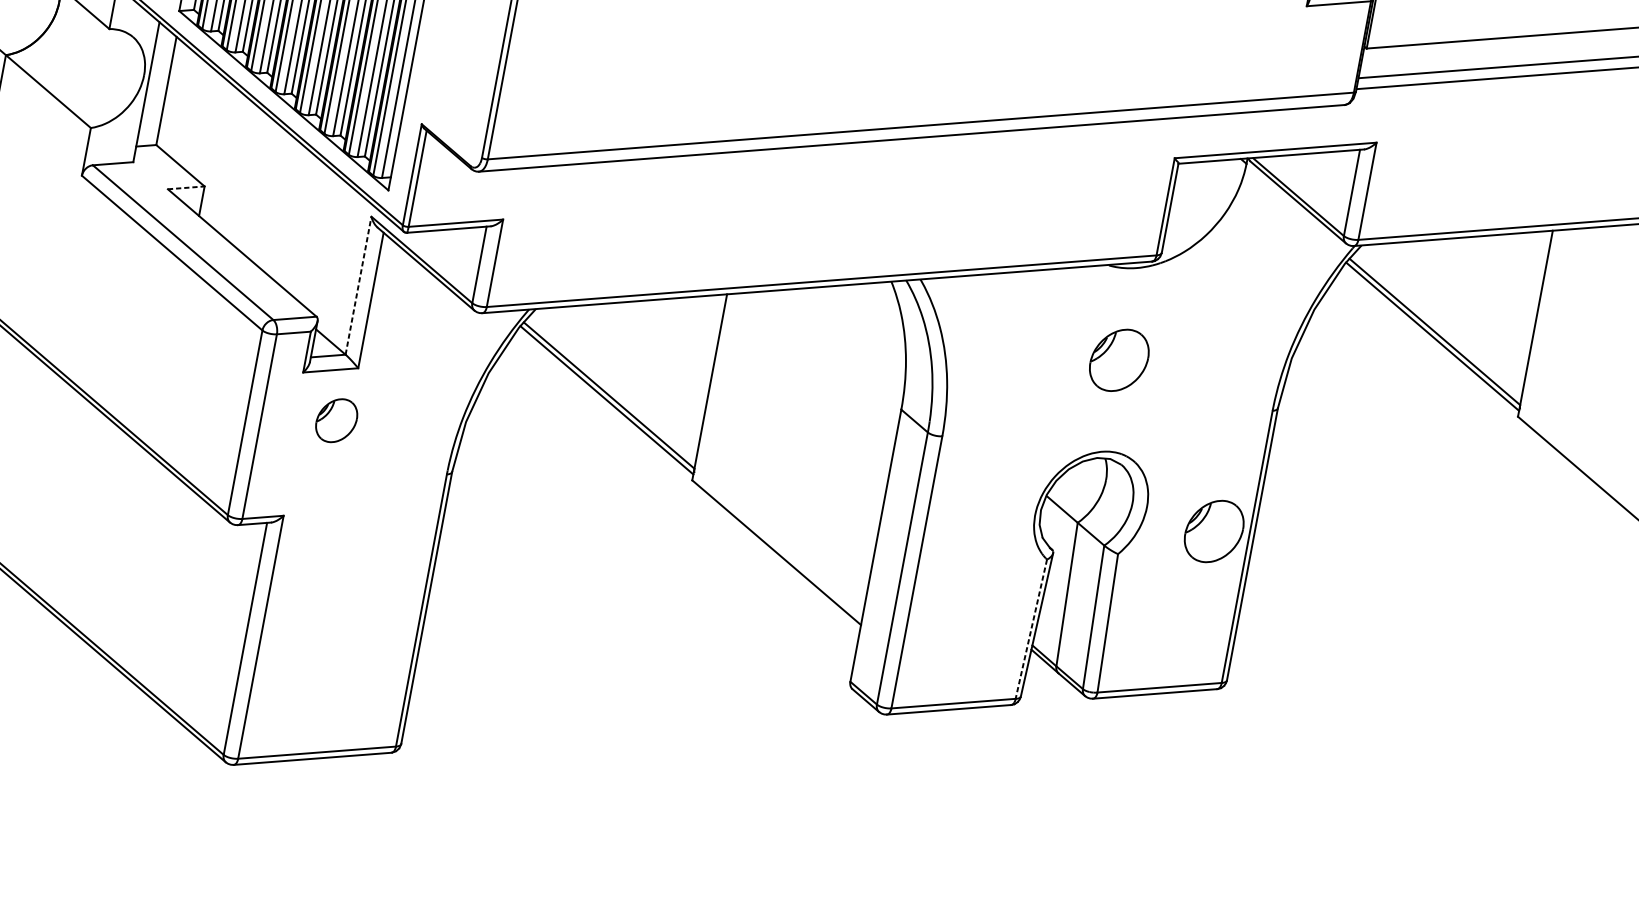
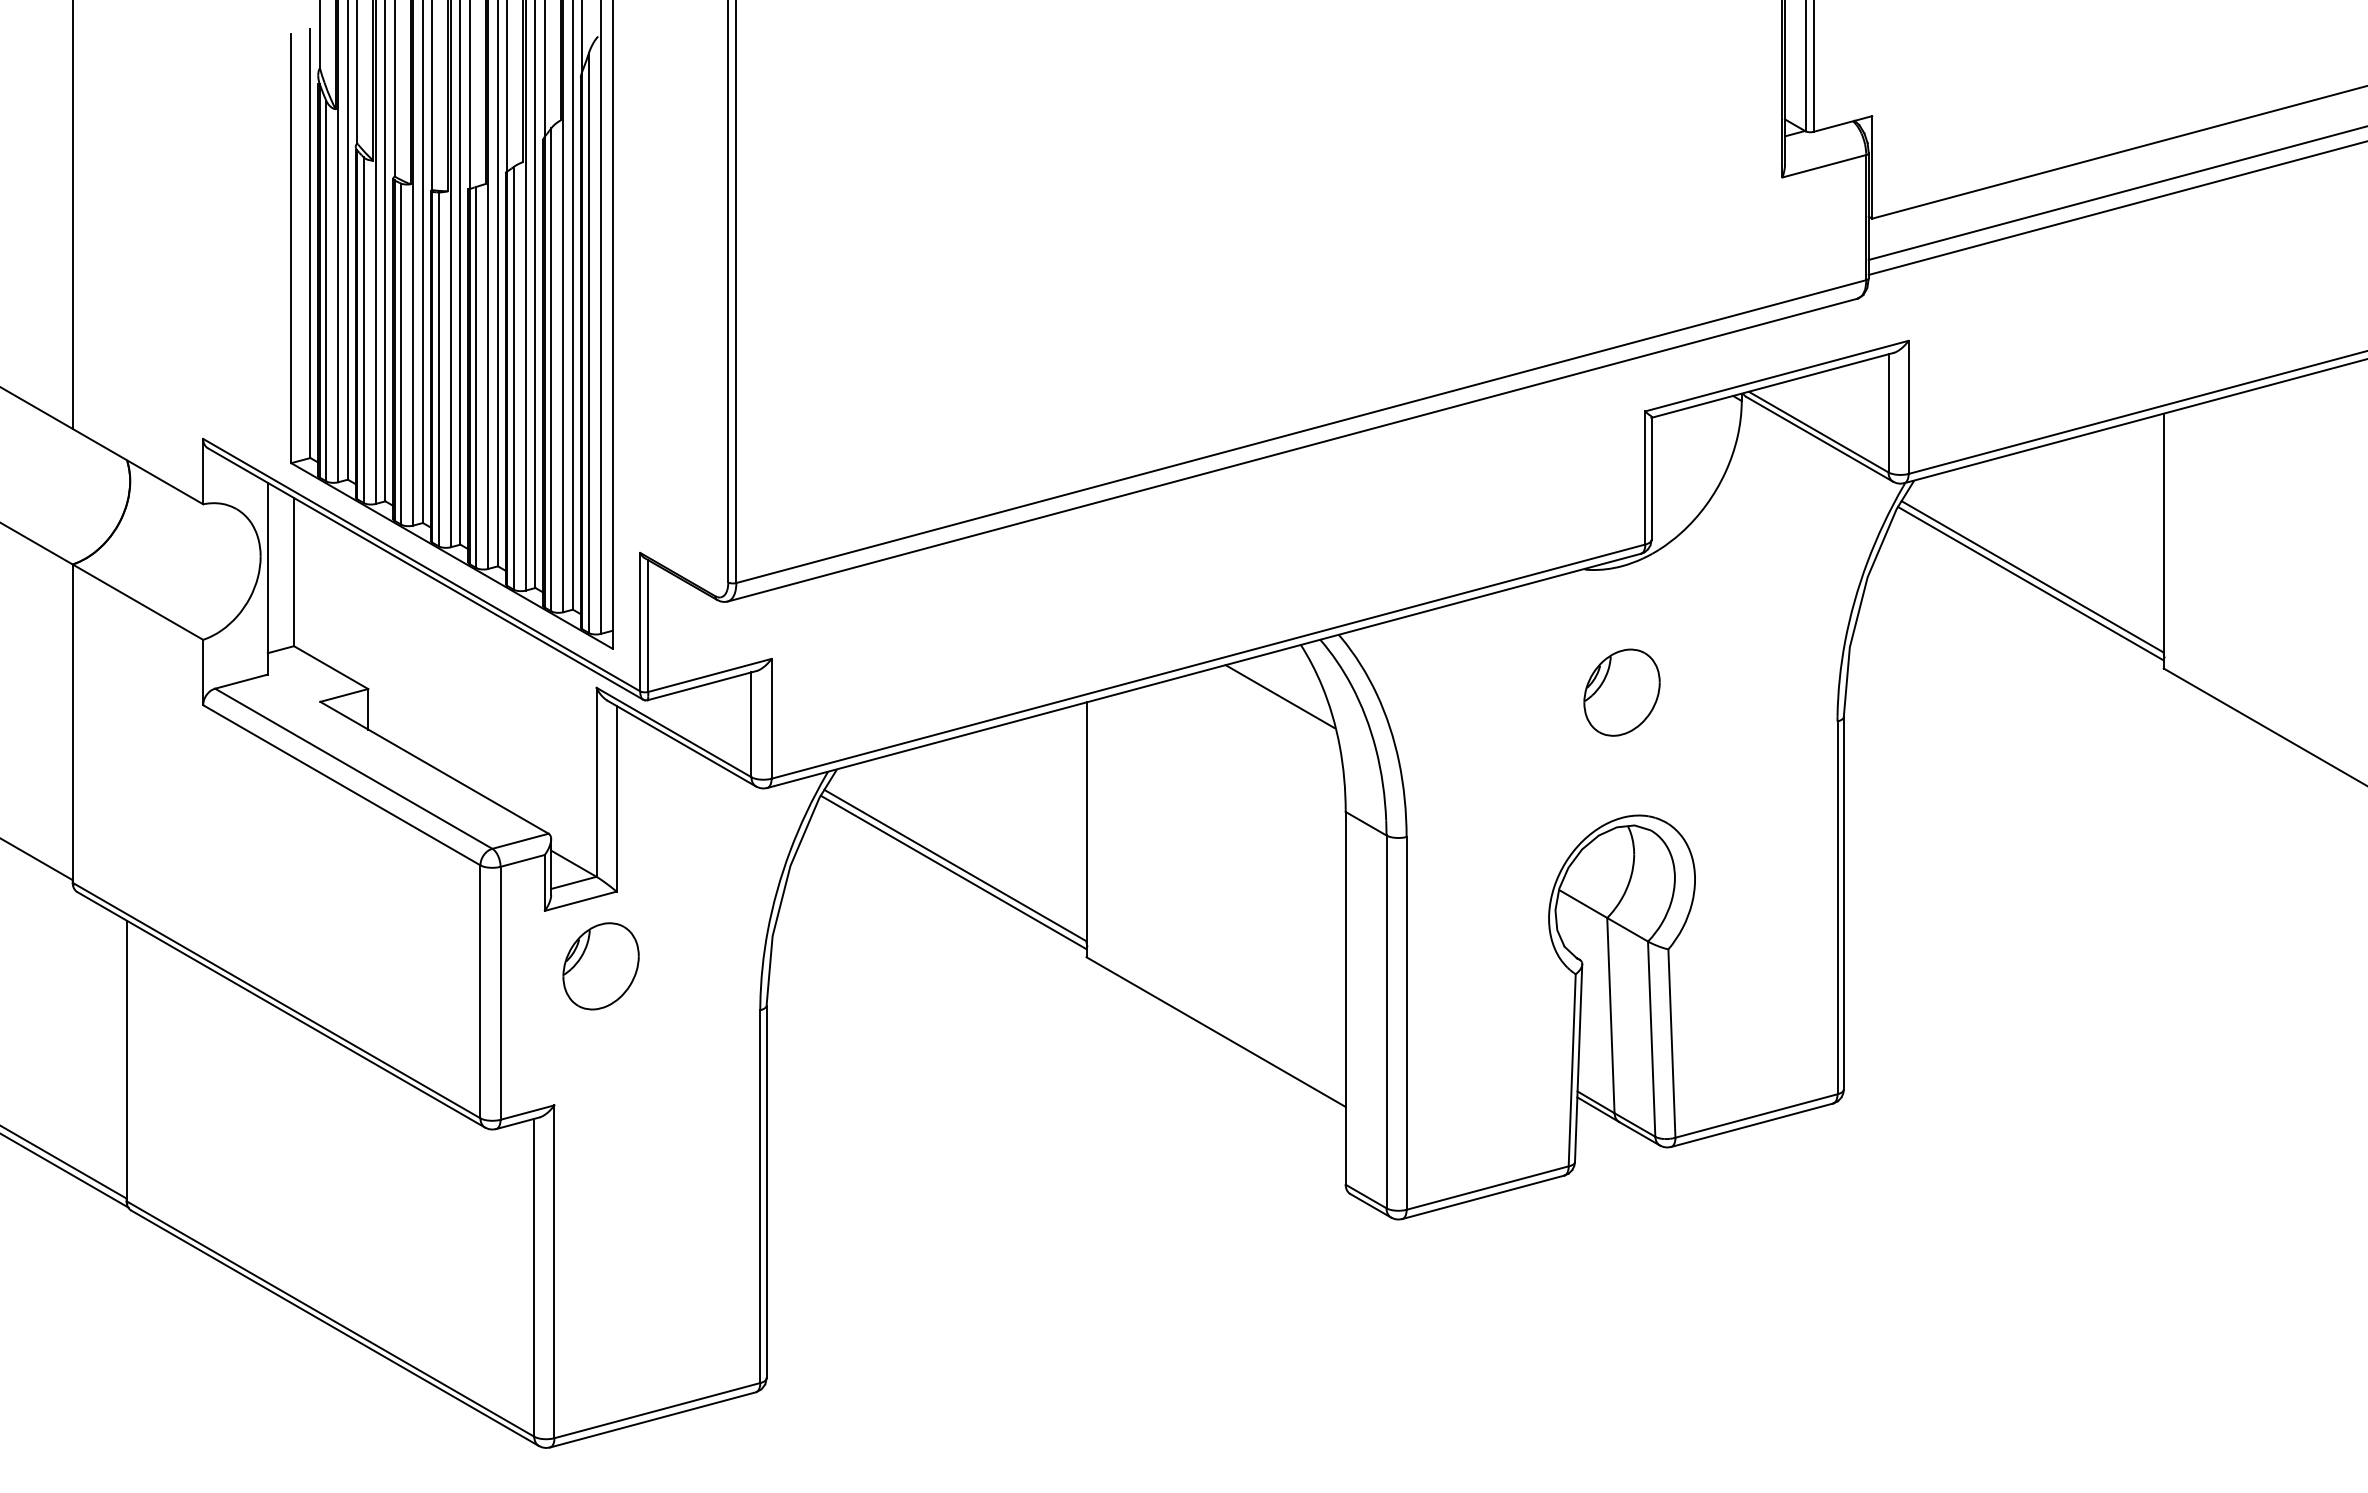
line: (186, 187) -> (344, 695), dashed -> solid
line: (358, 285) -> (596, 782), dashed -> solid
line: (868, 316) -> (1279, 696), added
part: (336, 420) -> (600, 966), size x1.43
part: (1213, 531) -> (1789, 895), removed
line: (1031, 629) -> (1572, 1070), dashed -> solid

